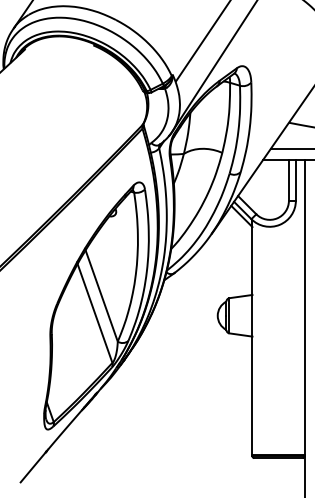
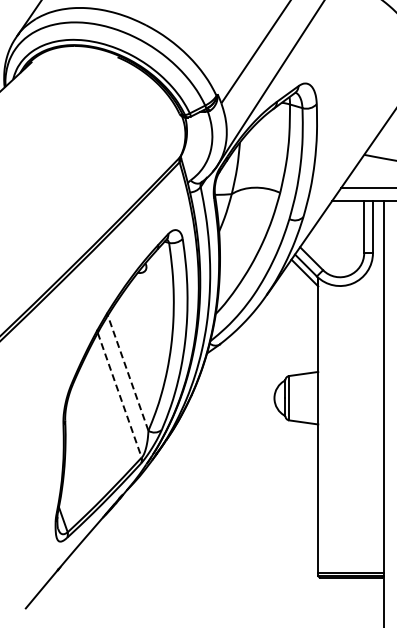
line: (101, 295) -> (127, 372), solid -> dashed
line: (94, 313) -> (119, 395), solid -> dashed

